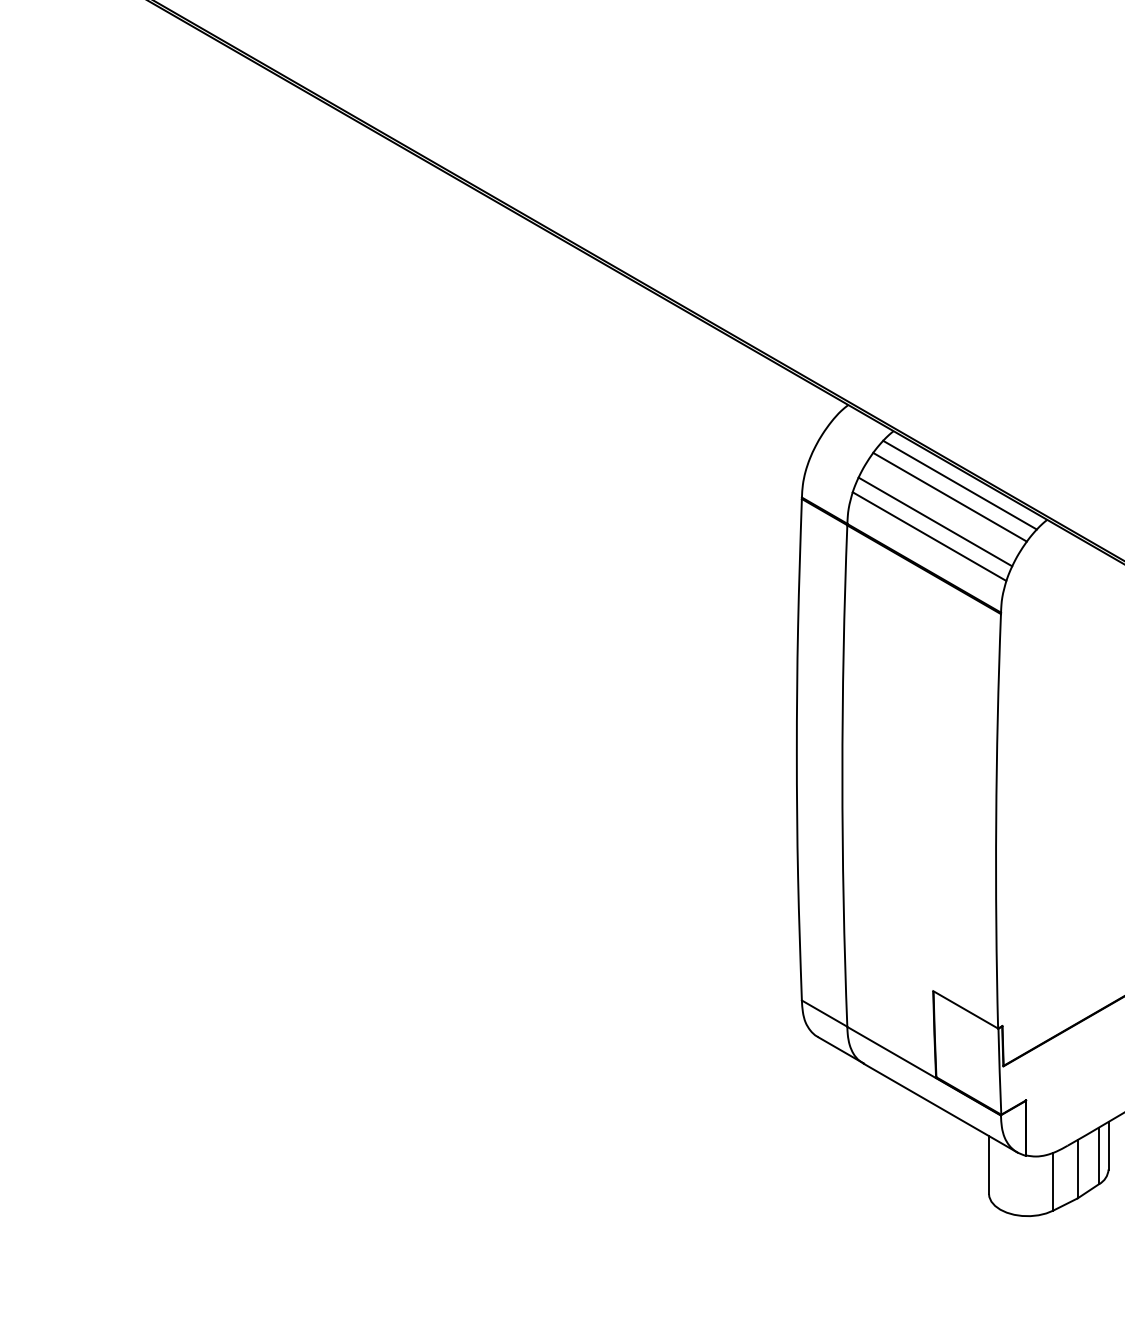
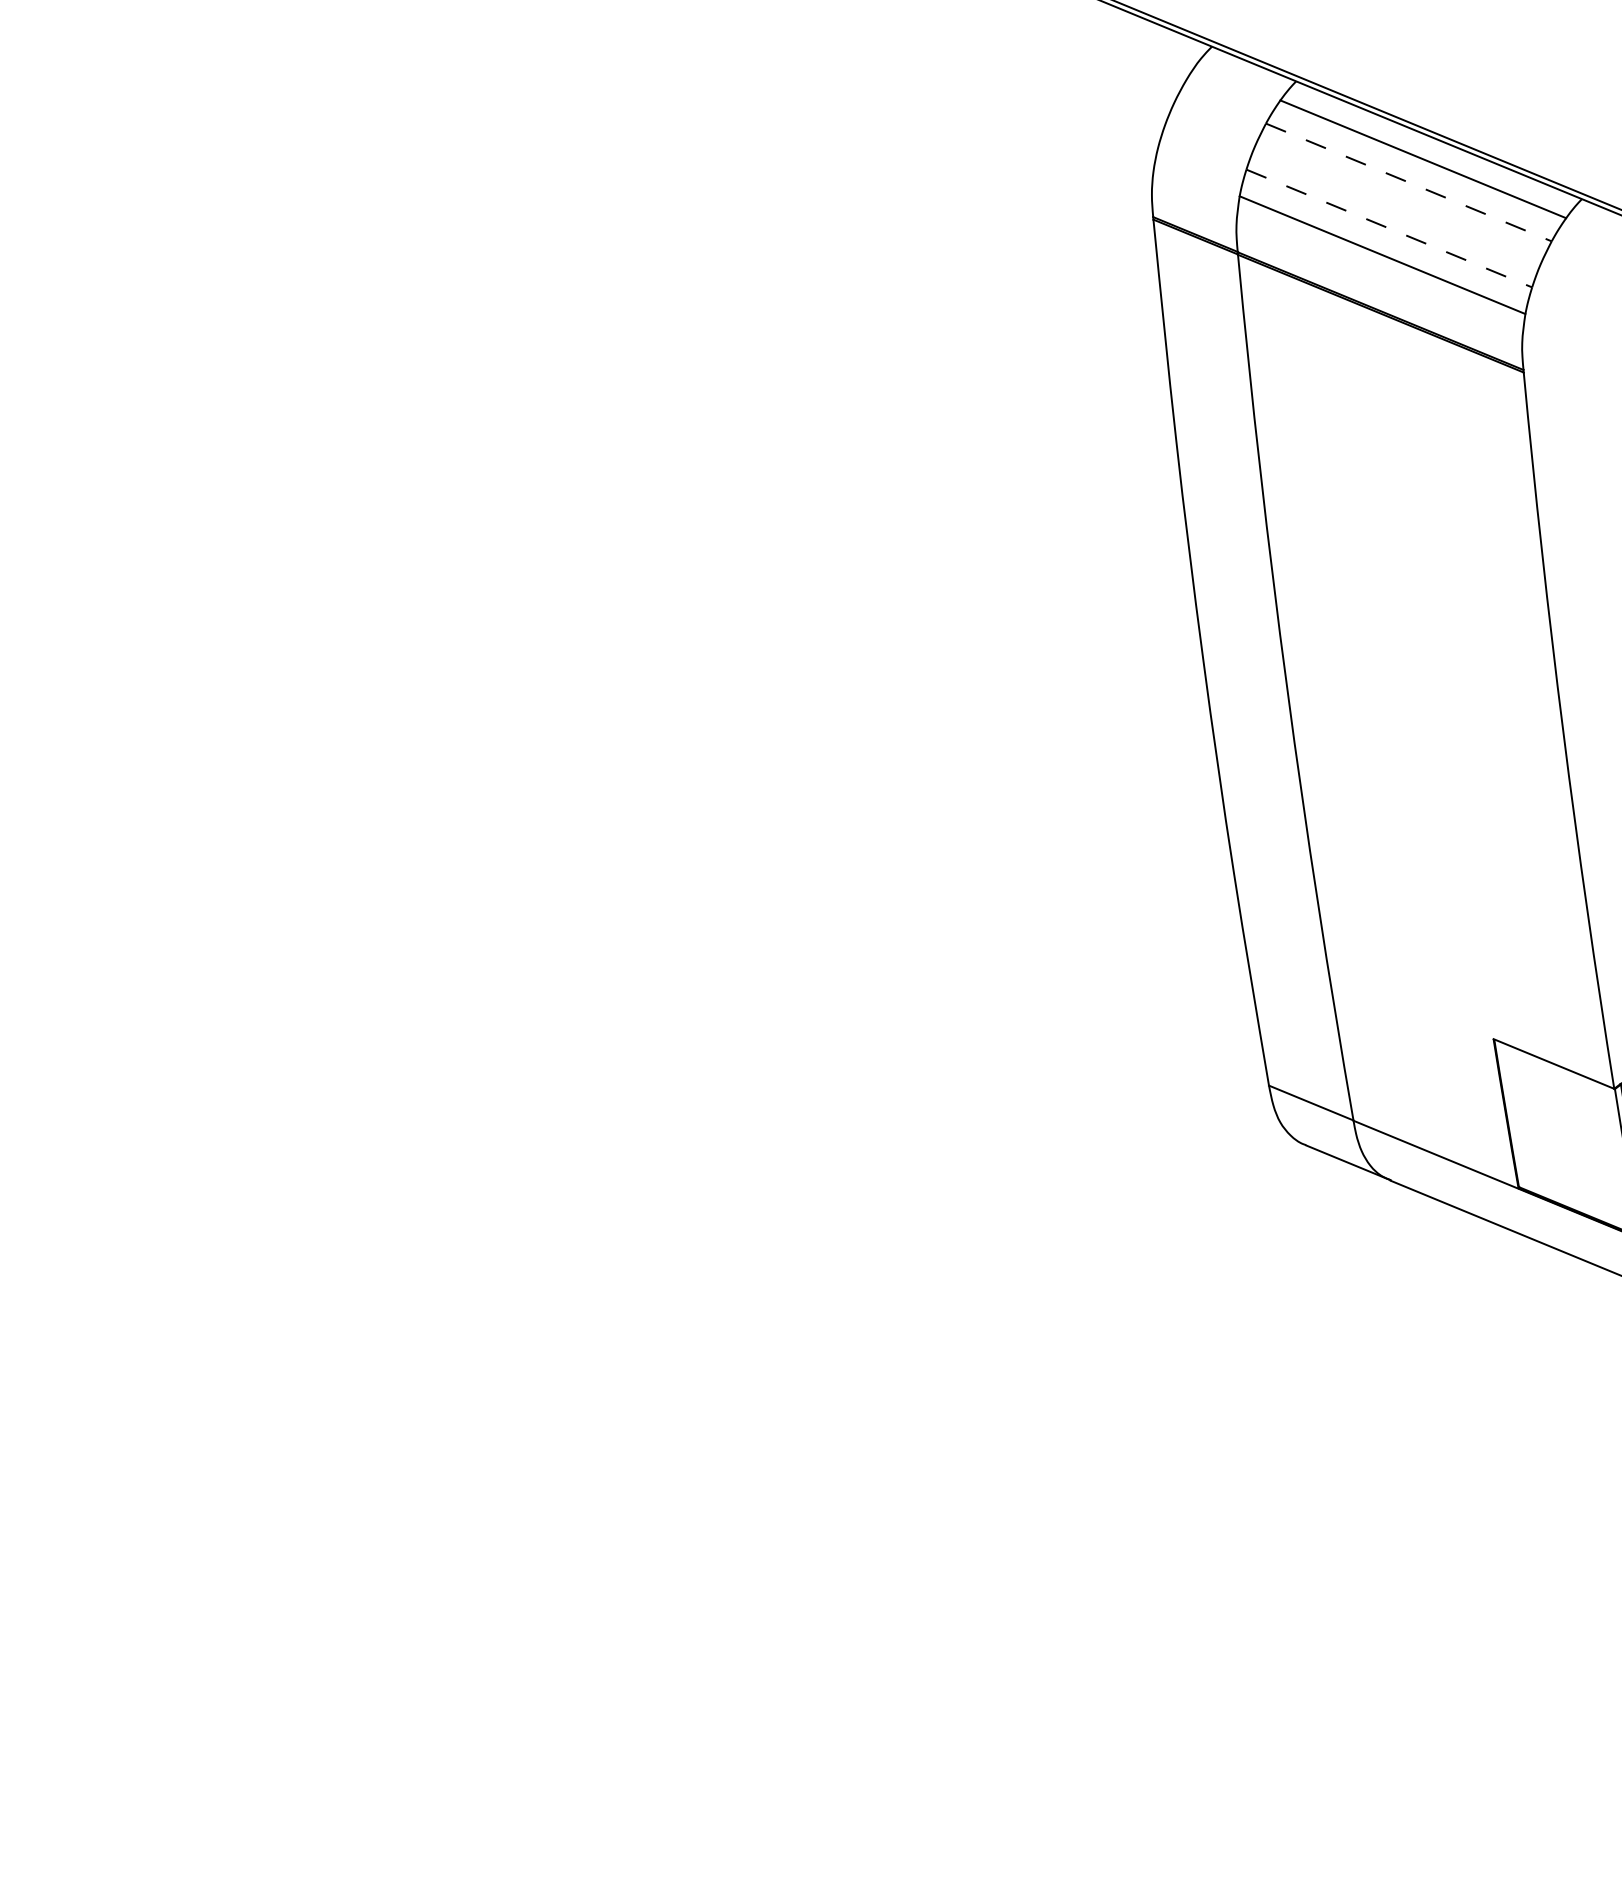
line: (950, 497) -> (1409, 182), solid -> dashed
line: (935, 521) -> (1389, 227), solid -> dashed

